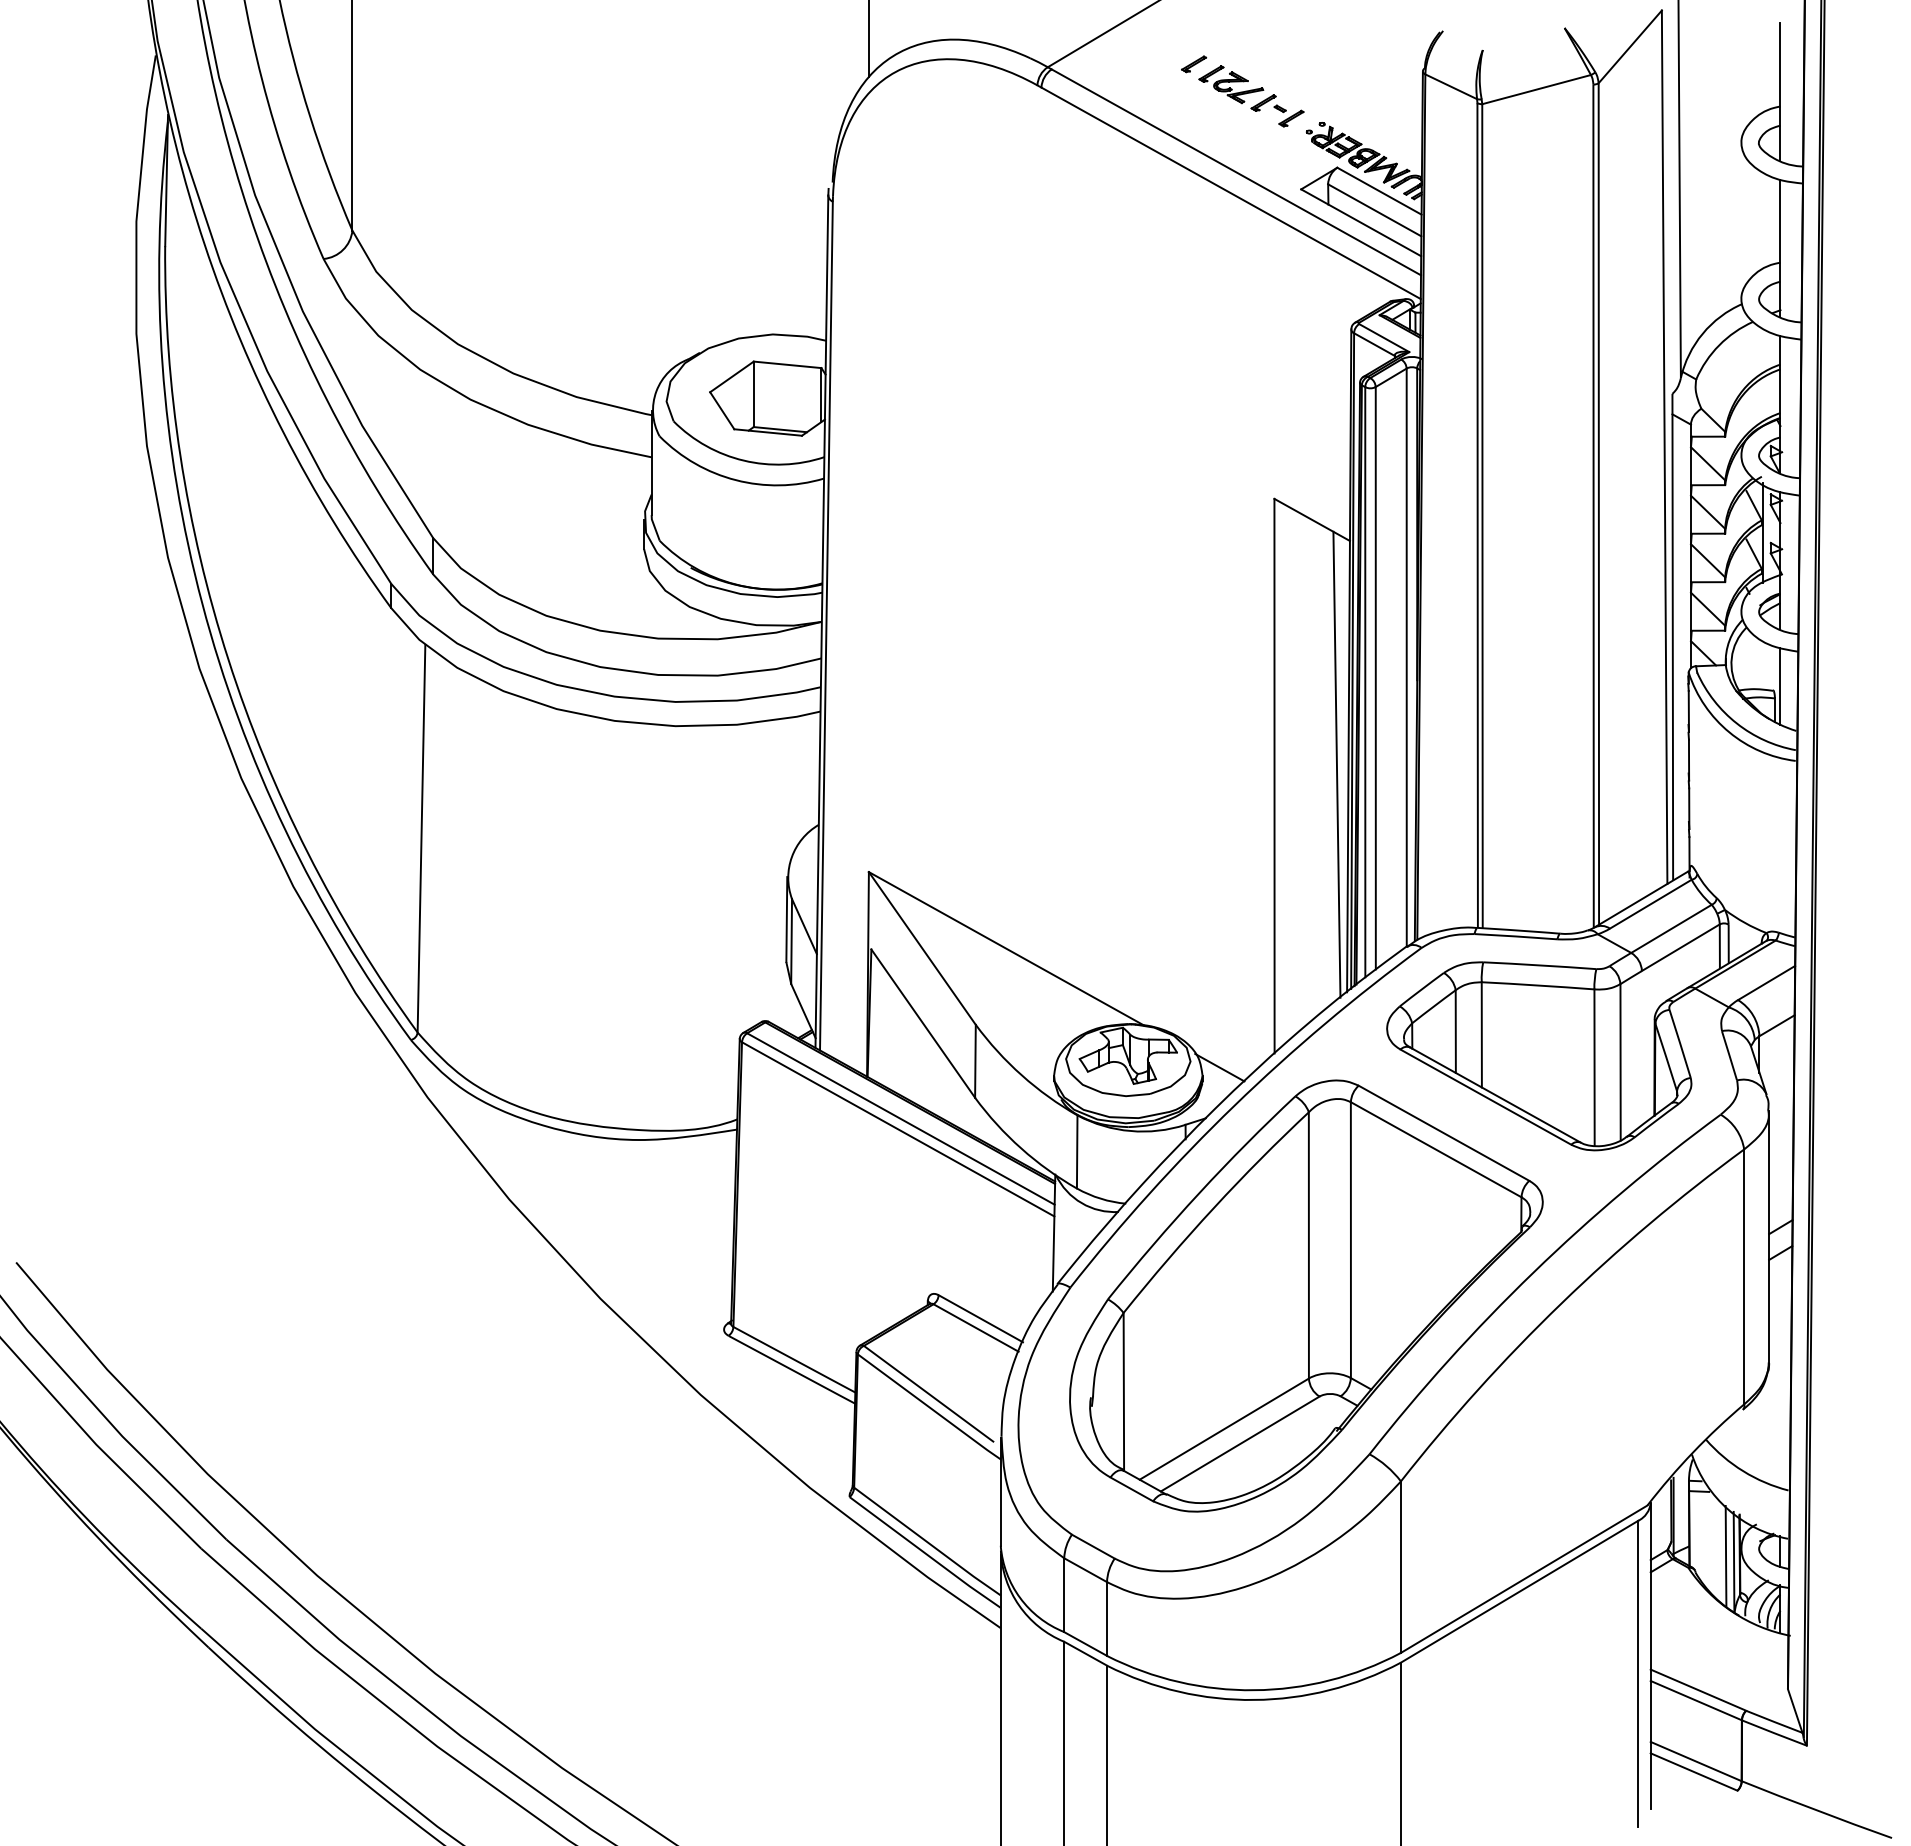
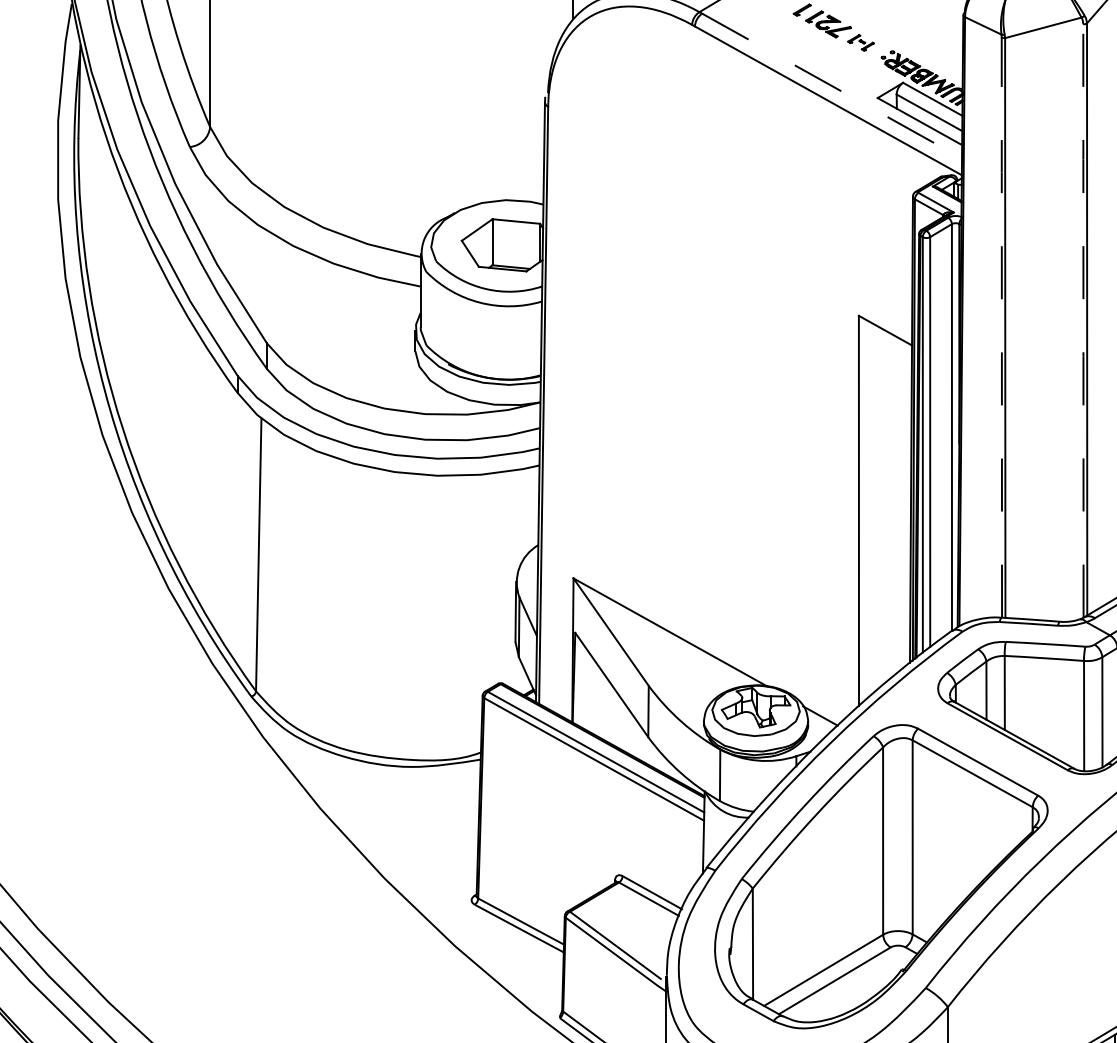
part: (1277, 110) -> (861, 42), size x0.7
line: (1236, 172) -> (832, 86), solid -> dashed
line: (1593, 505) -> (1083, 320), solid -> dashed
line: (1477, 514) -> (1001, 326), solid -> dashed
line: (1336, 764) -> (902, 502), removed

